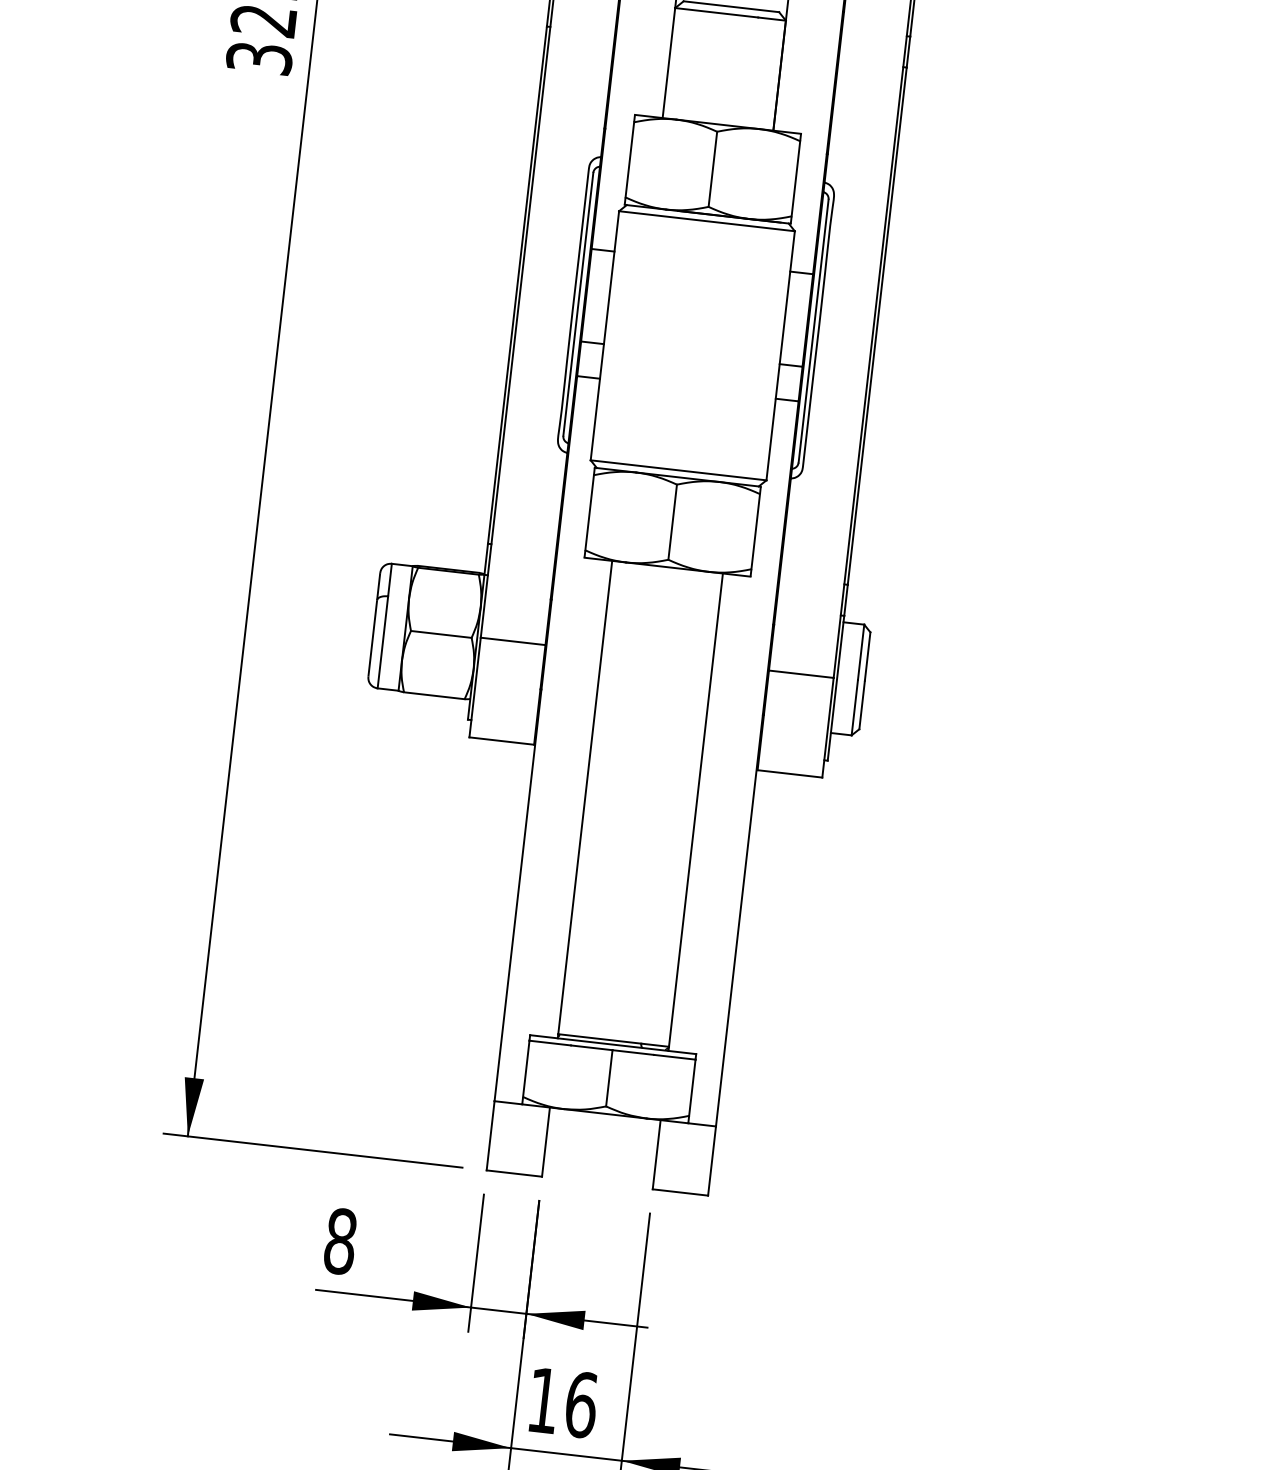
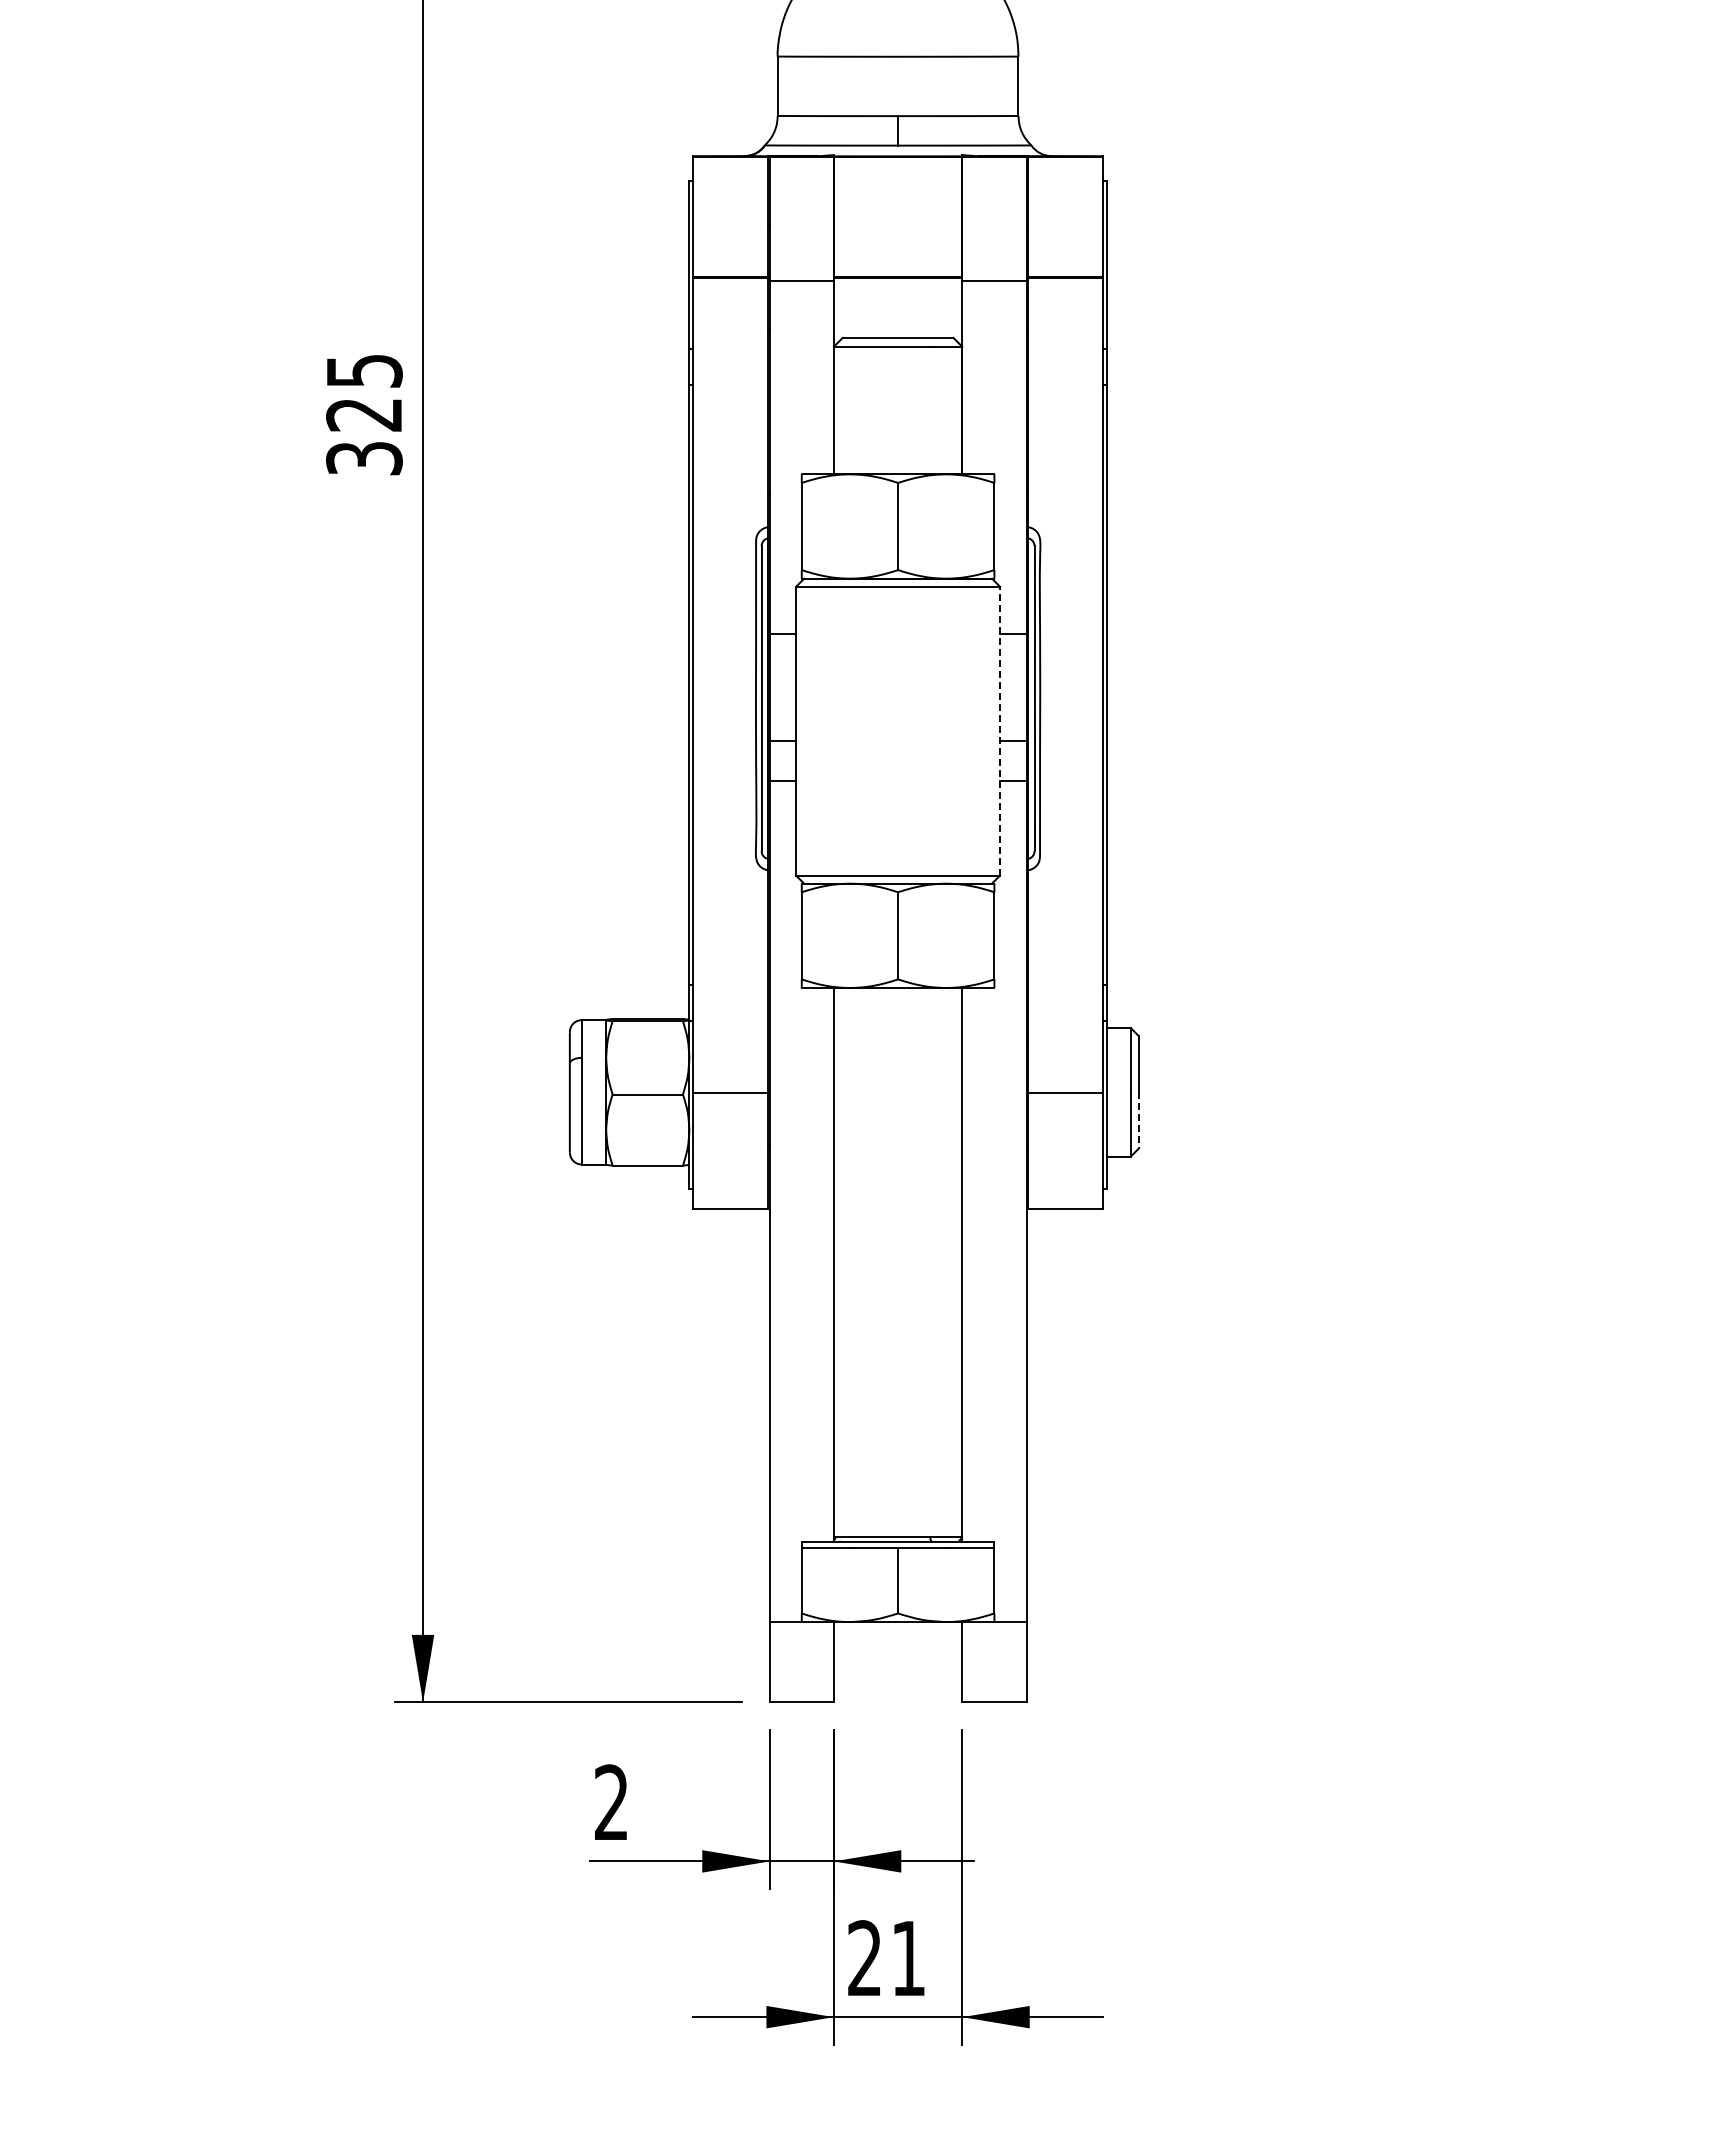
line: (781, 355) -> (1000, 730), solid -> dashed
line: (861, 705) -> (1138, 1120), solid -> dashed
text: (340, 1241) -> (611, 1802), 8 -> 2
text: (563, 1402) -> (887, 1958), 16 -> 21

